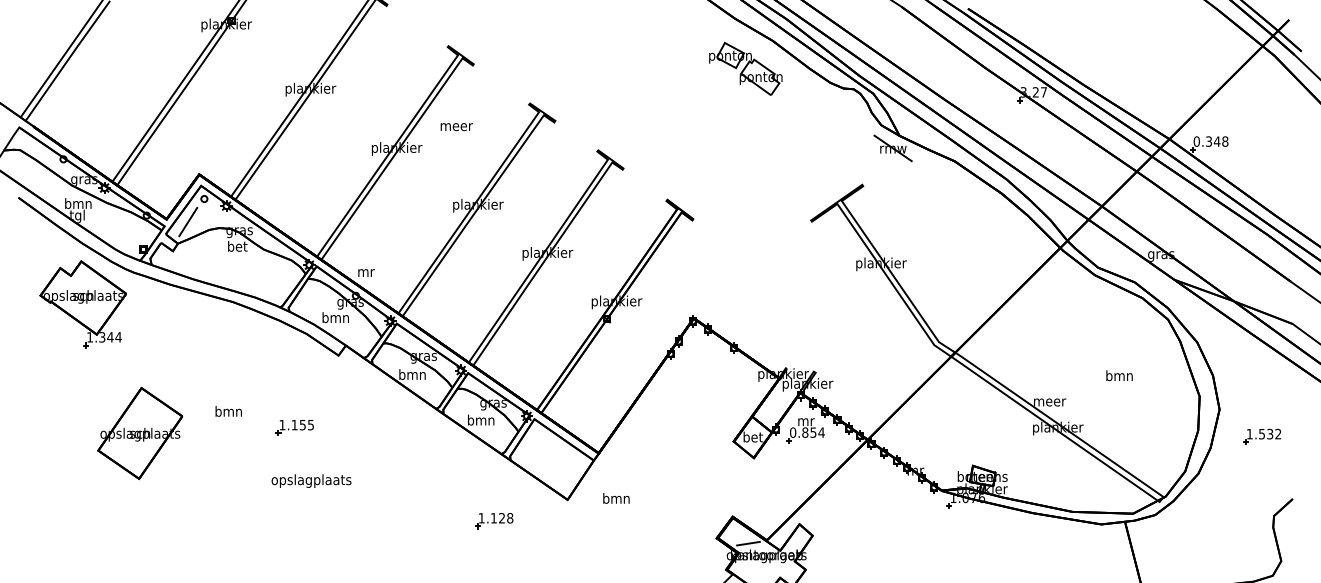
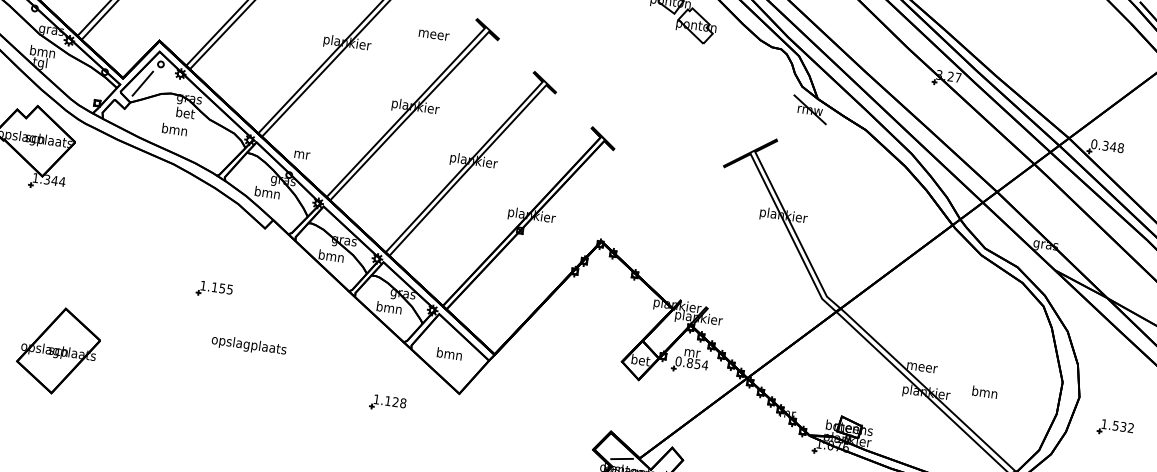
text: (456, 127) -> (433, 35), moved
text: (1119, 375) -> (984, 392), moved
text: (228, 411) -> (174, 129), moved
part: (140, 433) -> (58, 351), moved
text: (311, 480) -> (249, 345), moved
text: (616, 498) -> (449, 354), moved

